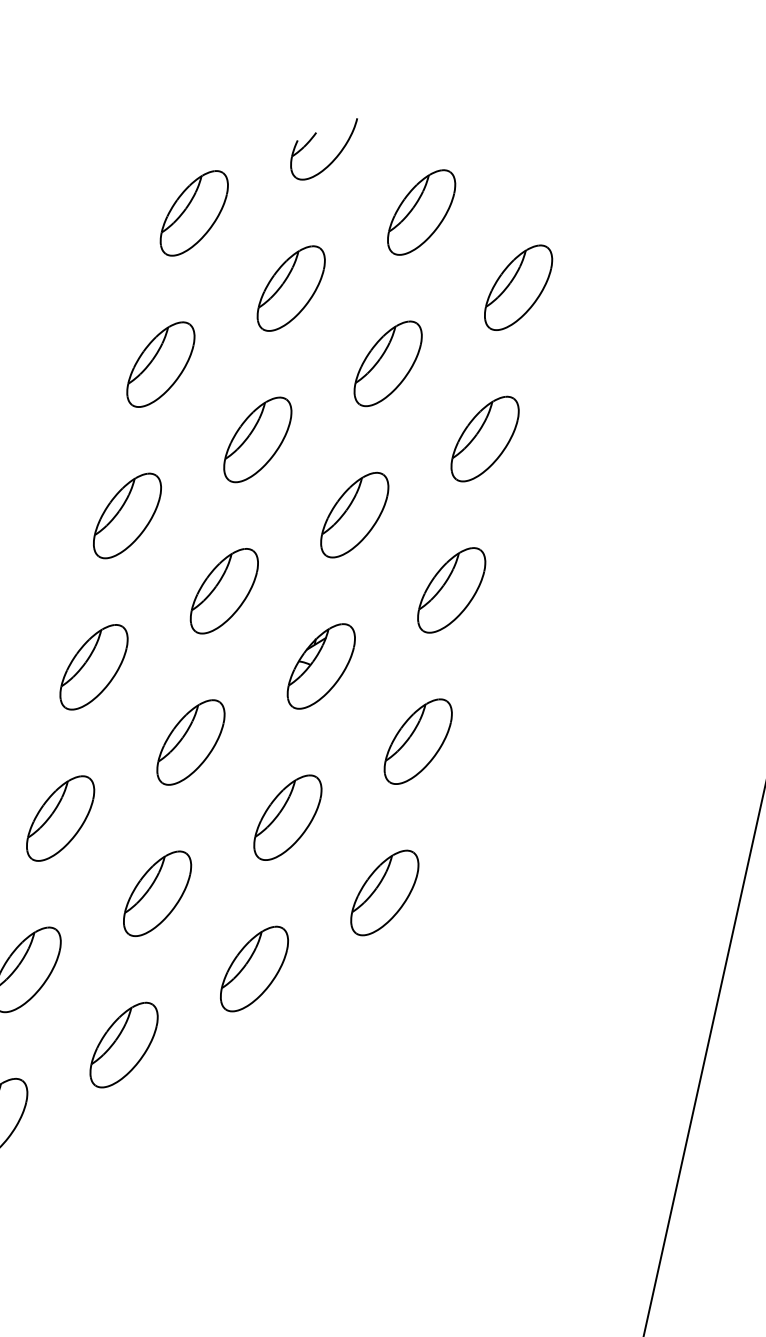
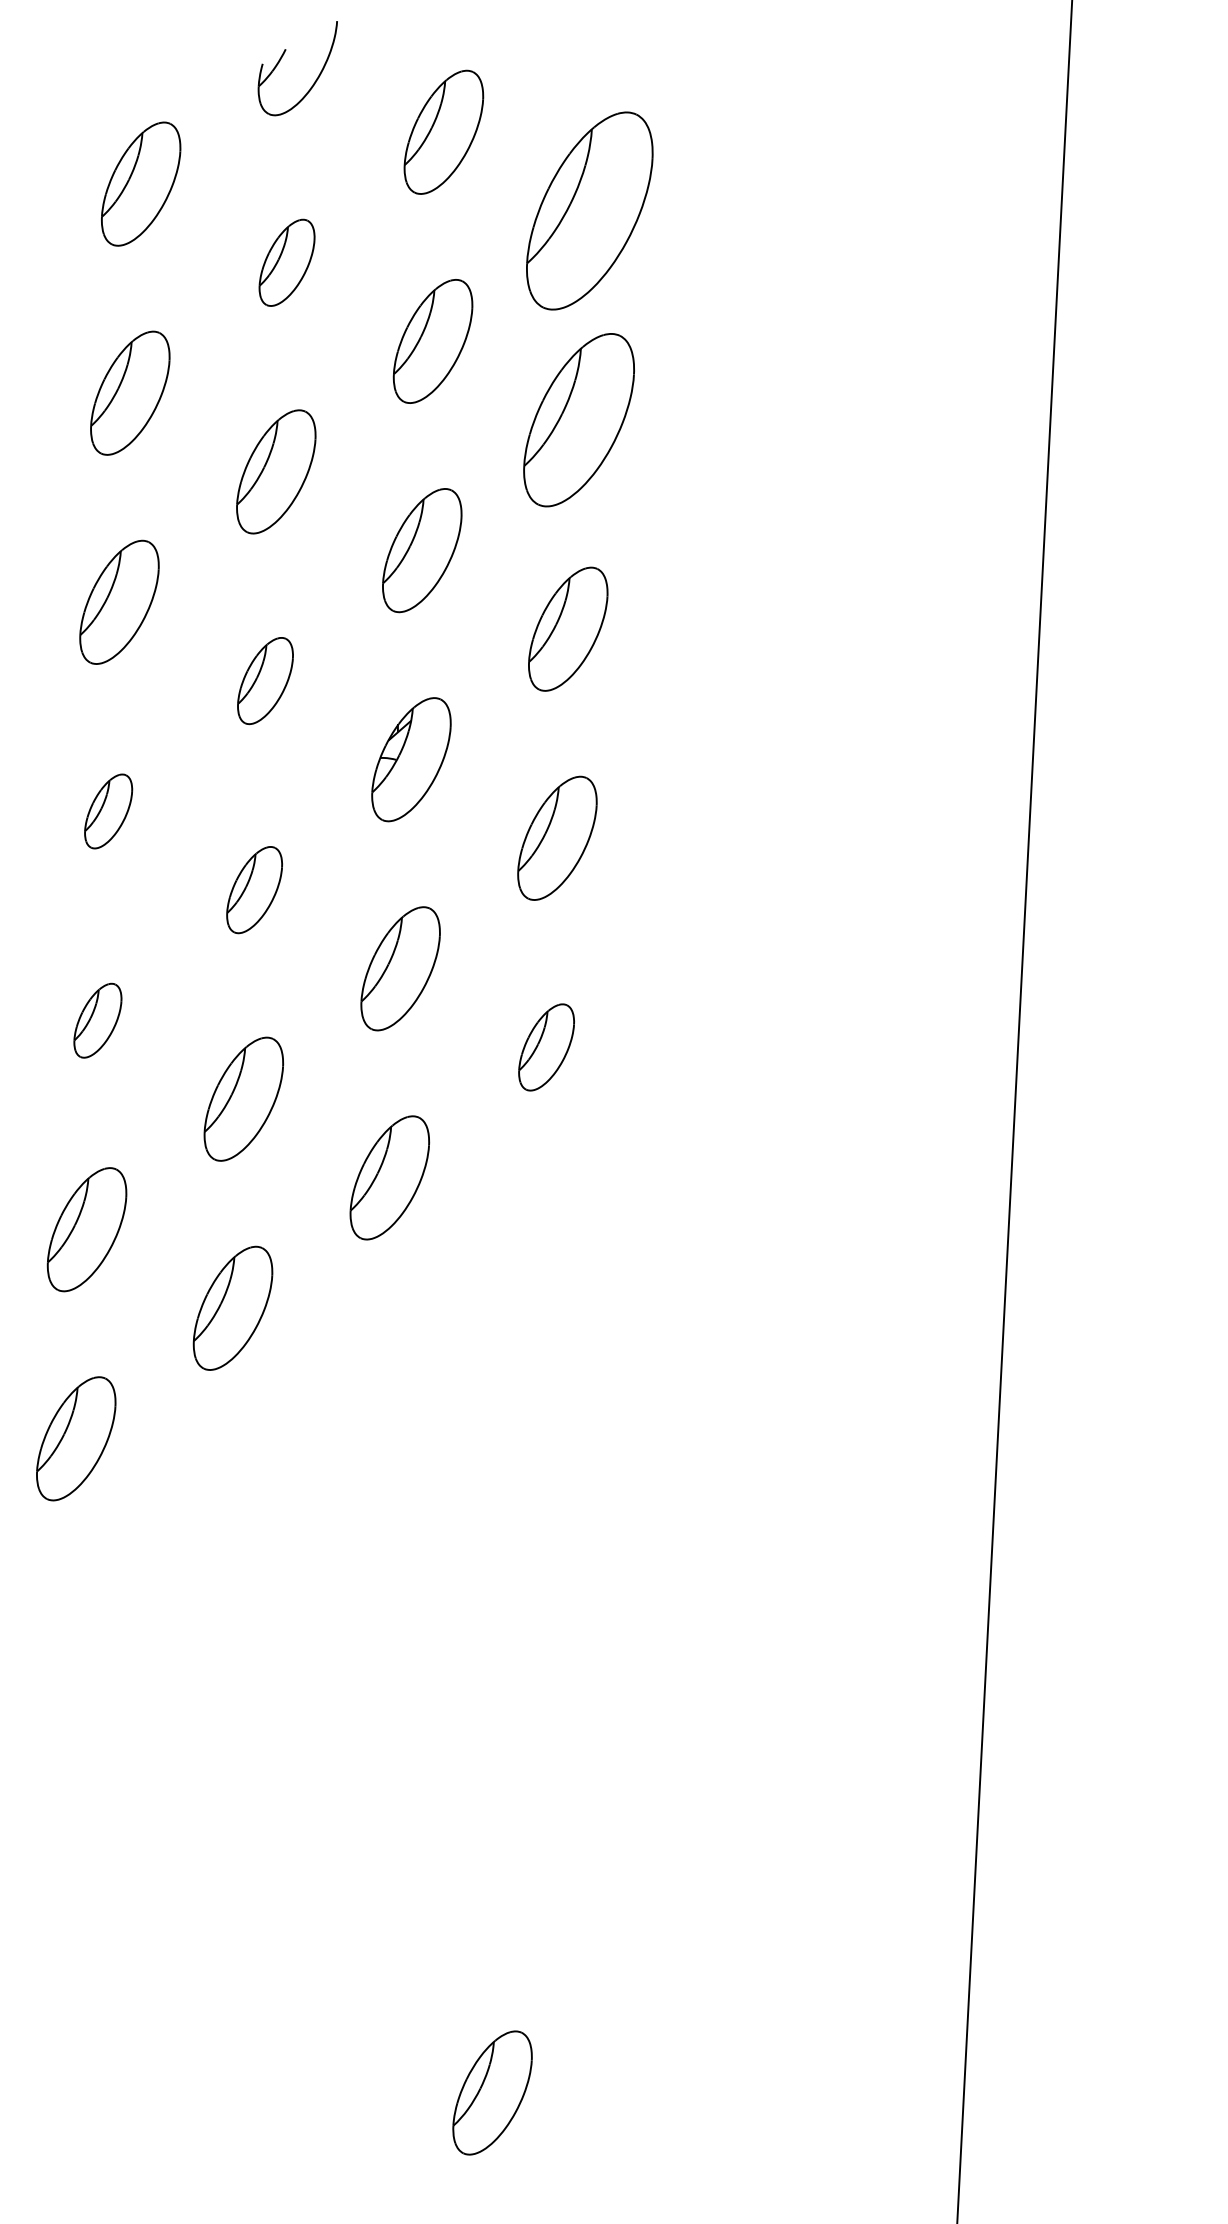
part: (518, 287) -> (589, 210), size x1.6
part: (290, 288) -> (286, 262), size x0.7
part: (484, 438) -> (578, 419), size x1.4
part: (224, 590) -> (265, 680), size x0.7
part: (93, 667) -> (108, 811), size x0.6
part: (190, 742) -> (254, 889), size x0.7
part: (60, 818) -> (97, 1020), size x0.6
part: (384, 893) -> (546, 1047), size x0.7

